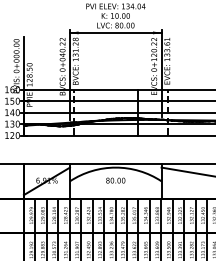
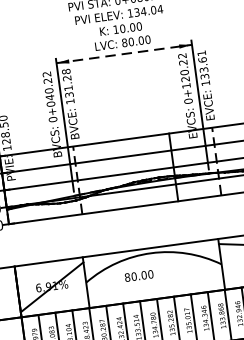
line: (115, 32) -> (123, 53), solid -> dashed
text: (115, 180) -> (138, 275), moved

